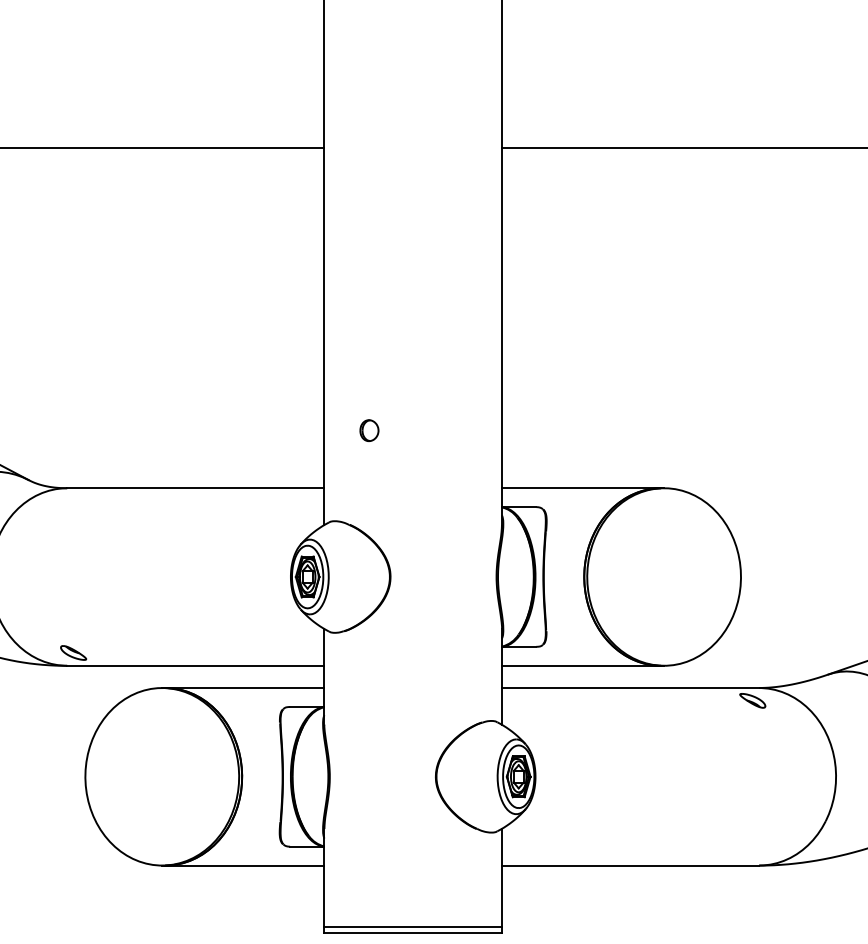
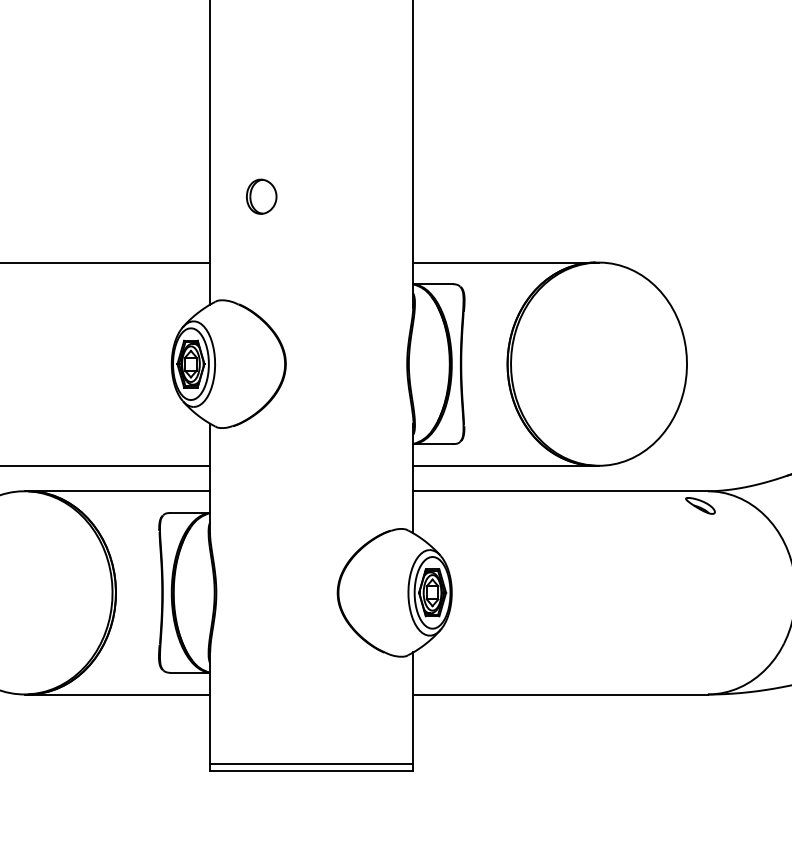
part: (369, 430) -> (261, 196), size x1.43

